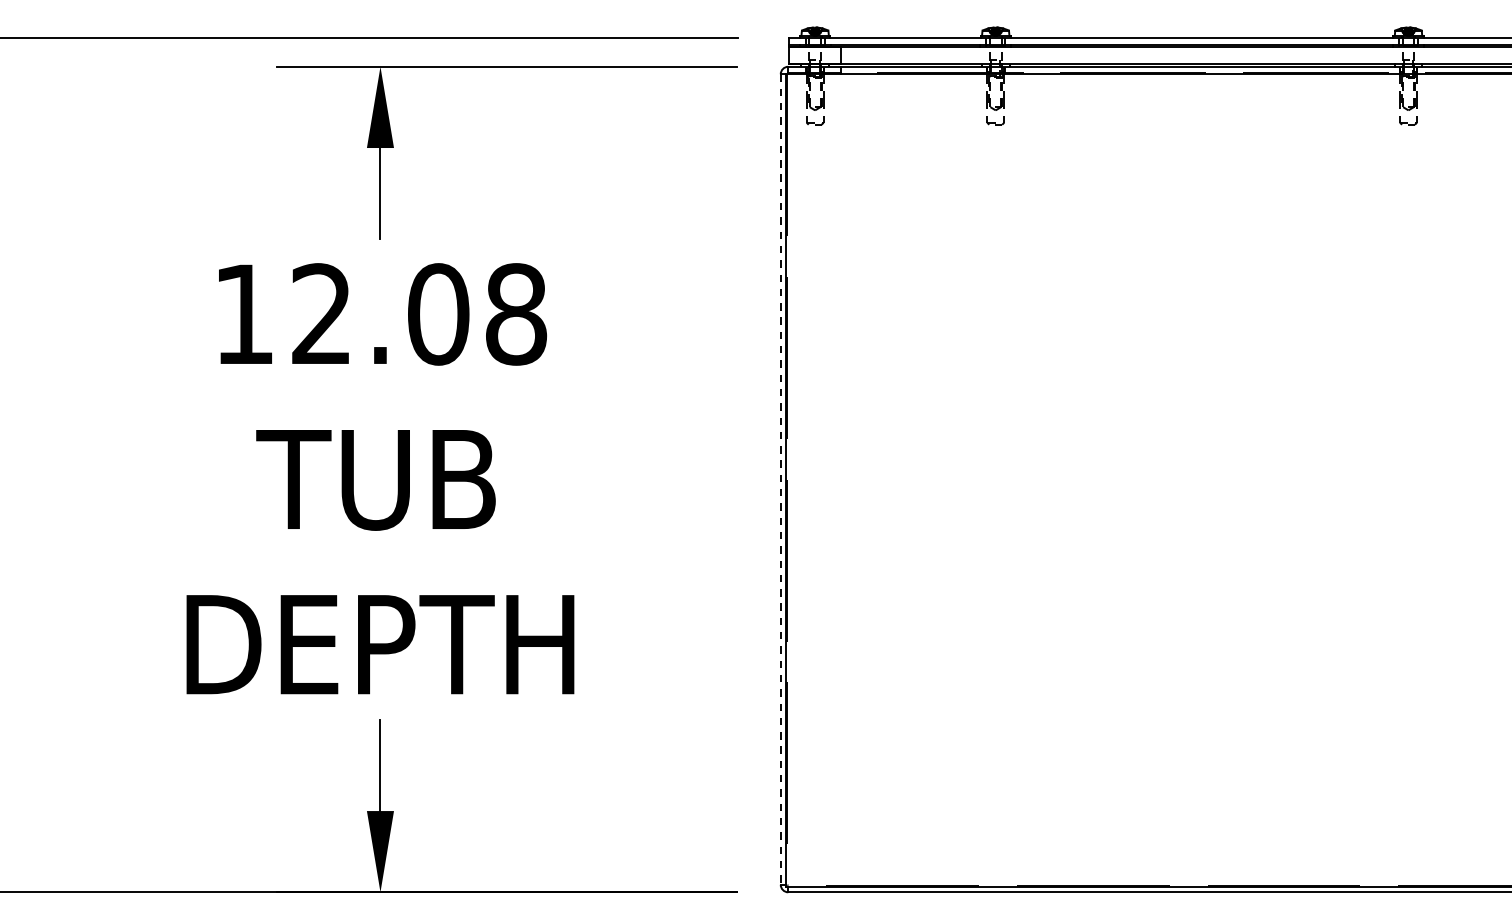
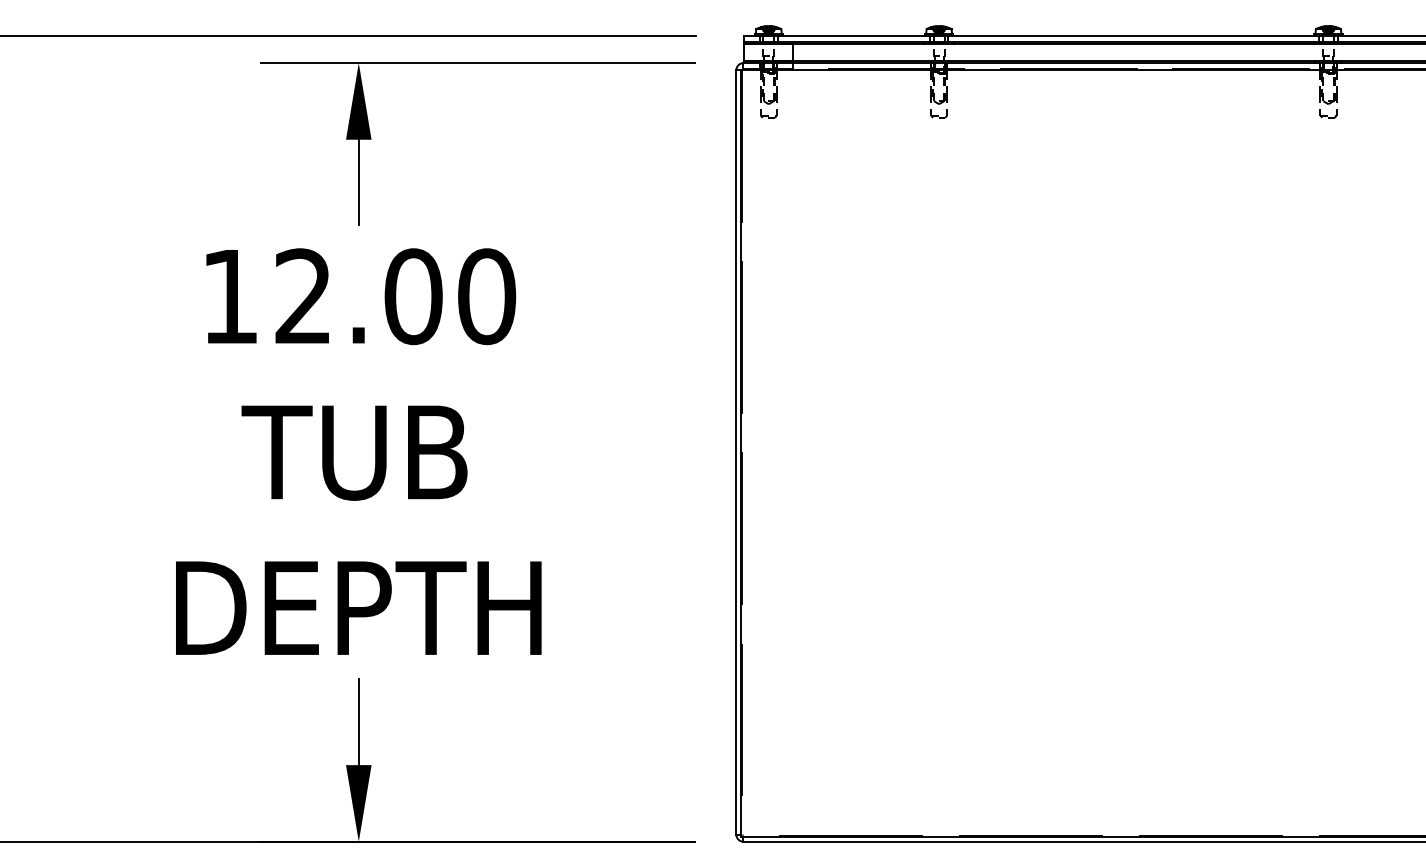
text: (516, 314) -> (487, 296), 12.08 -> 12.00
line: (780, 479) -> (736, 452), dashed -> solid

